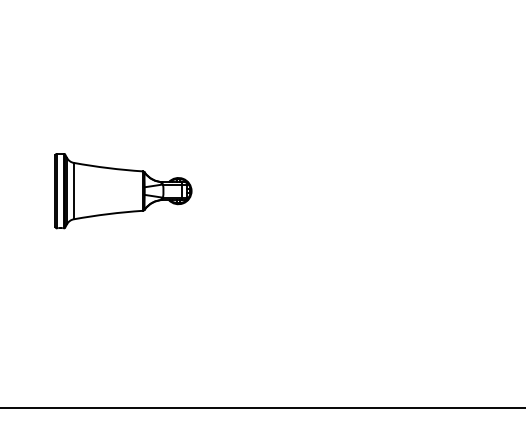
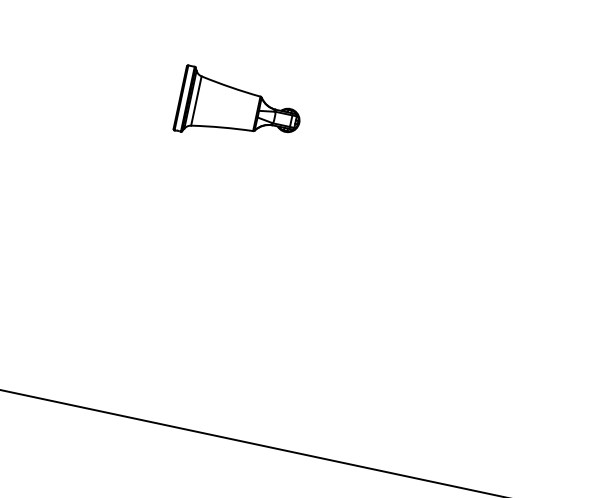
part: (123, 191) -> (239, 110), size x0.6

